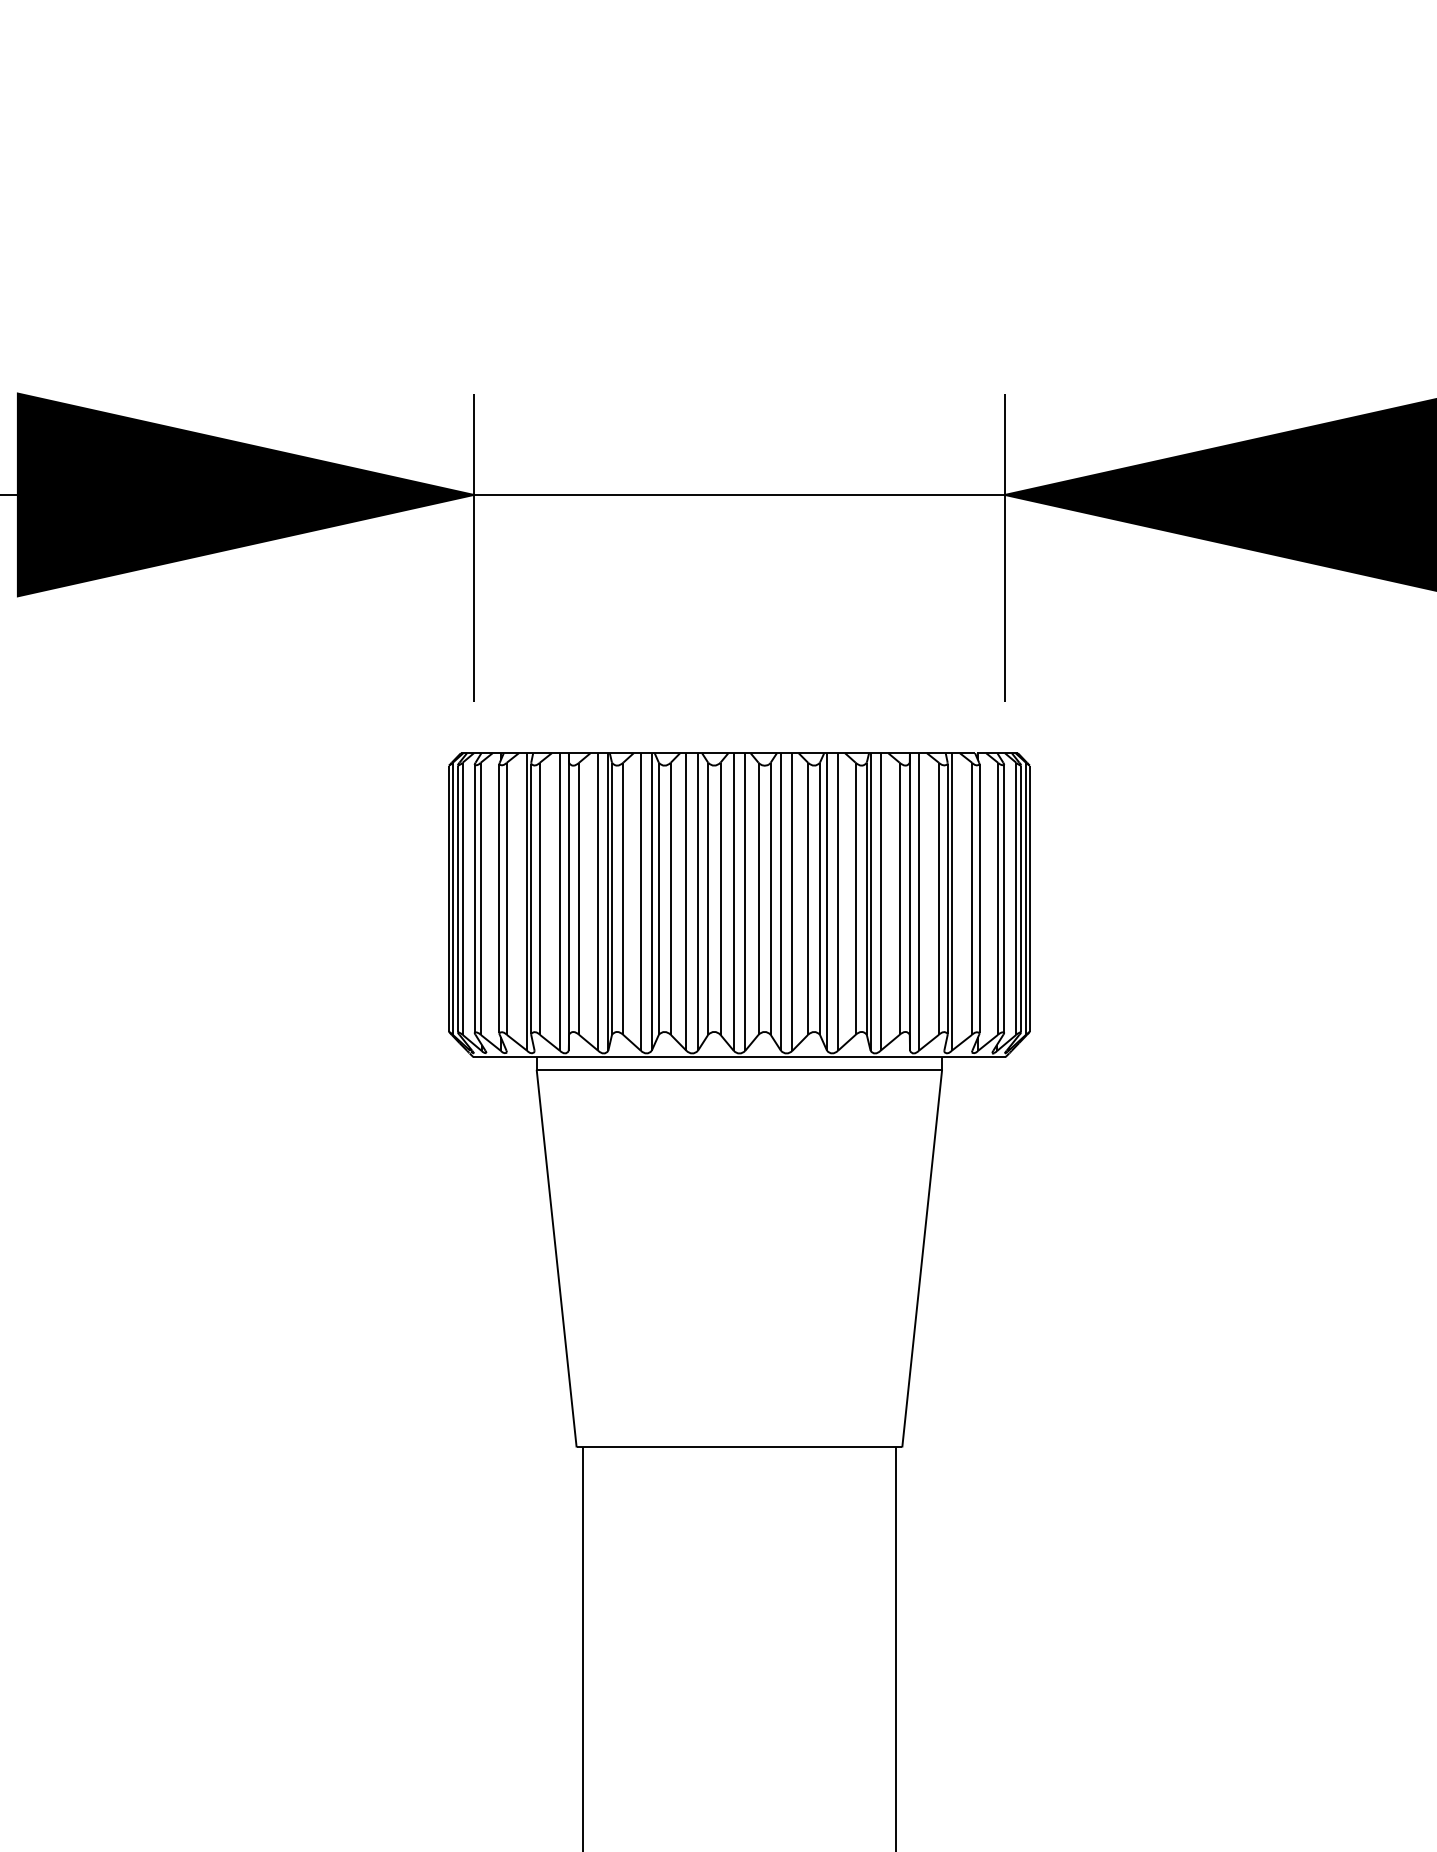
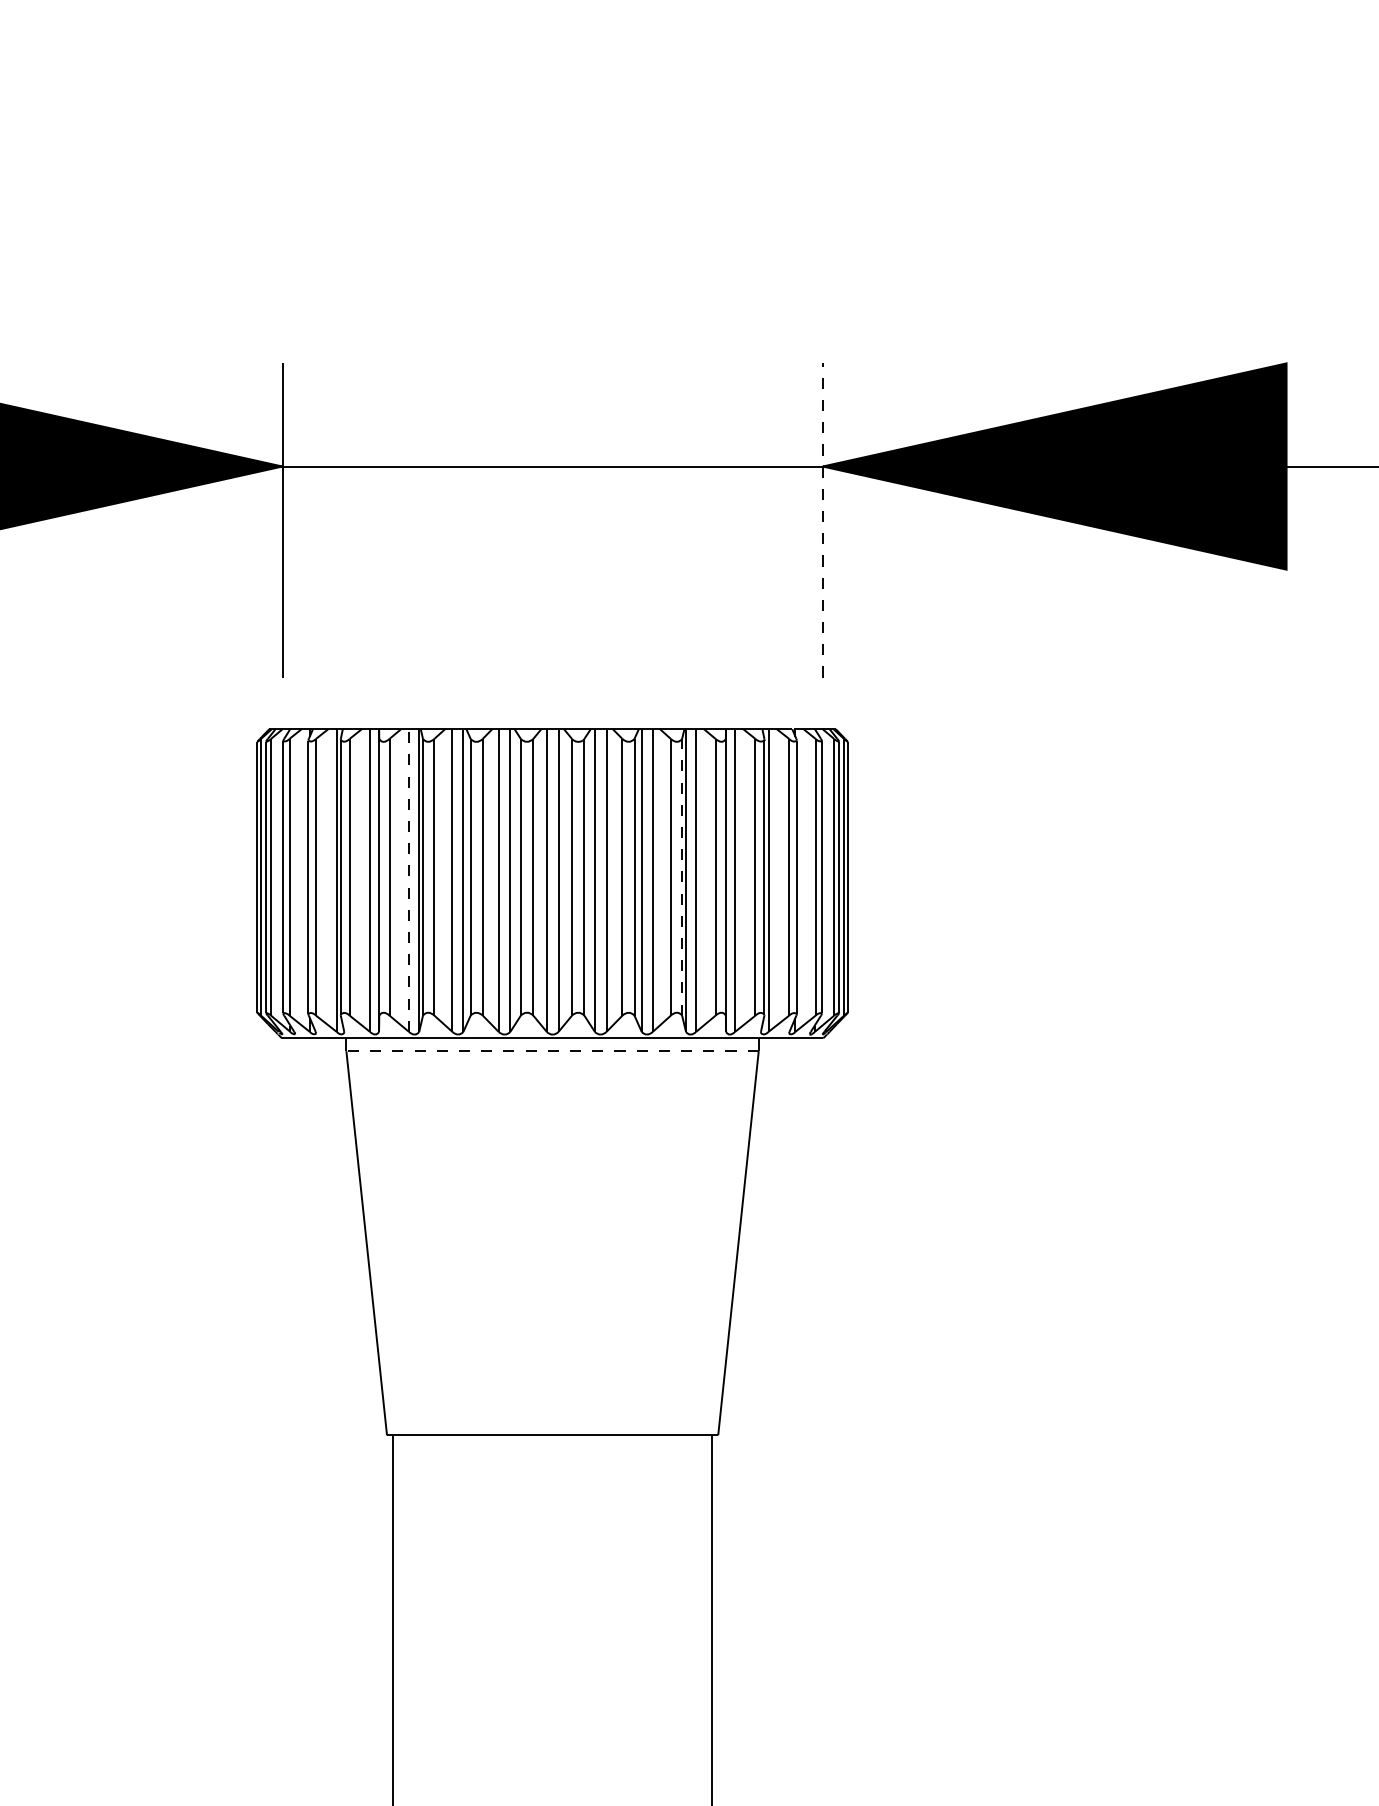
line: (1005, 547) -> (823, 519), solid -> dashed
line: (866, 898) -> (681, 876), solid -> dashed
line: (598, 902) -> (409, 881), solid -> dashed
line: (739, 1069) -> (552, 1050), solid -> dashed

